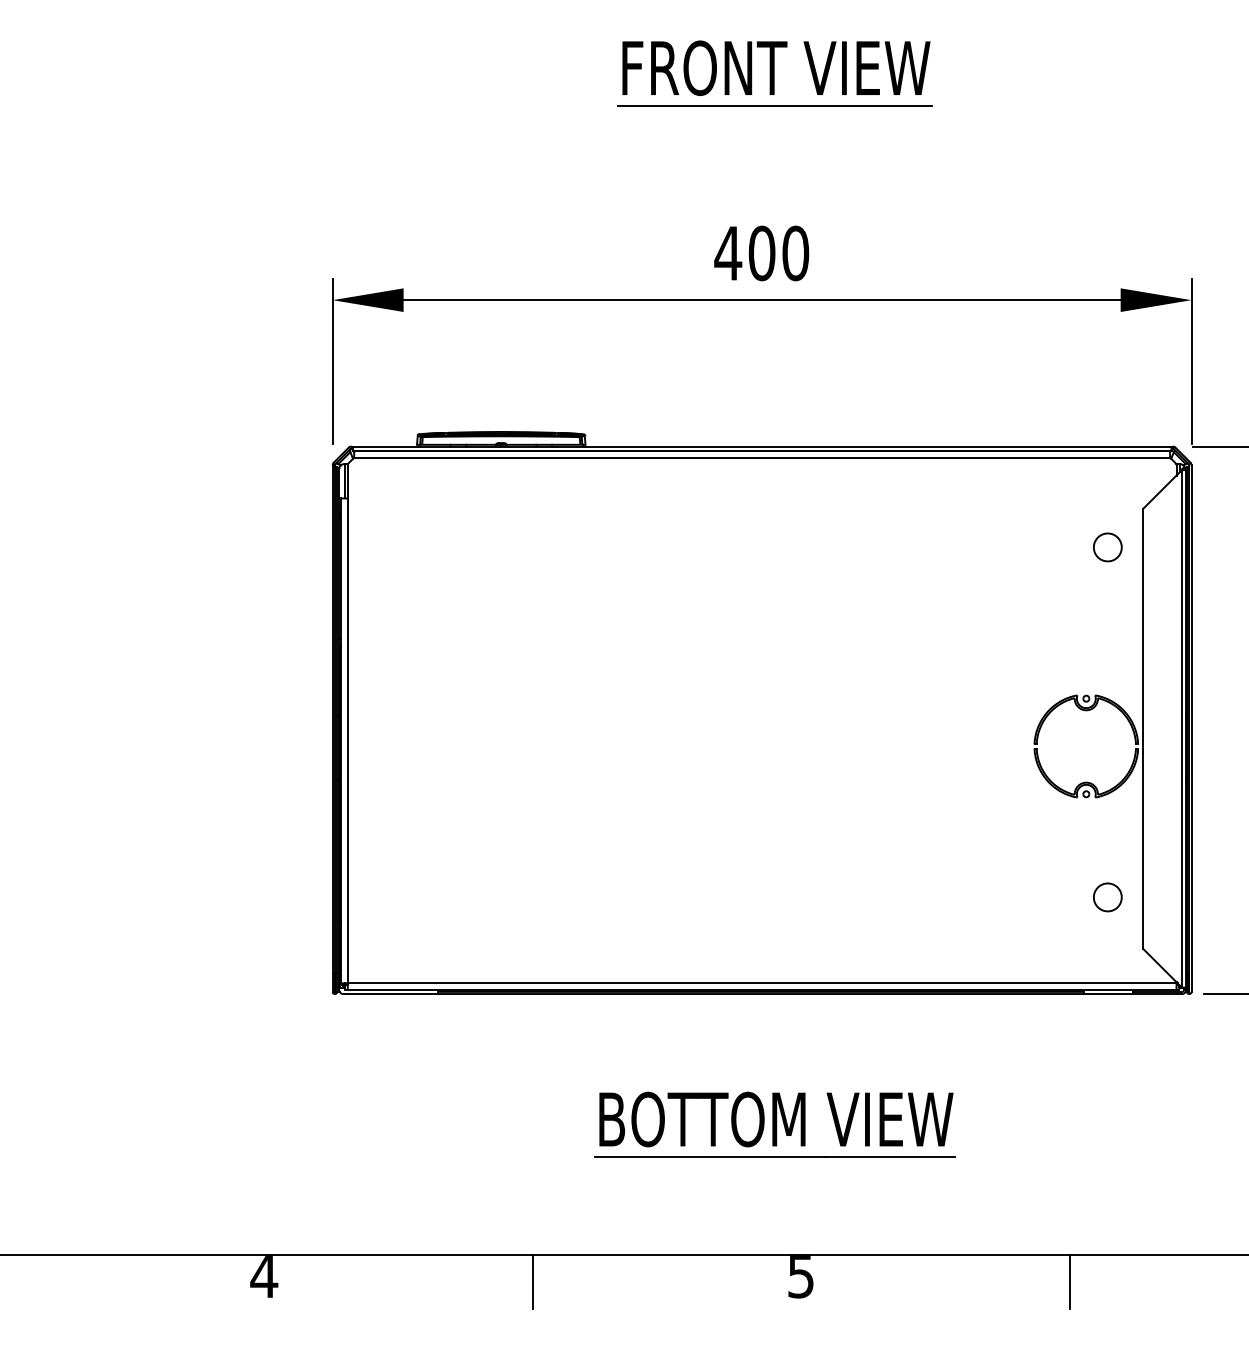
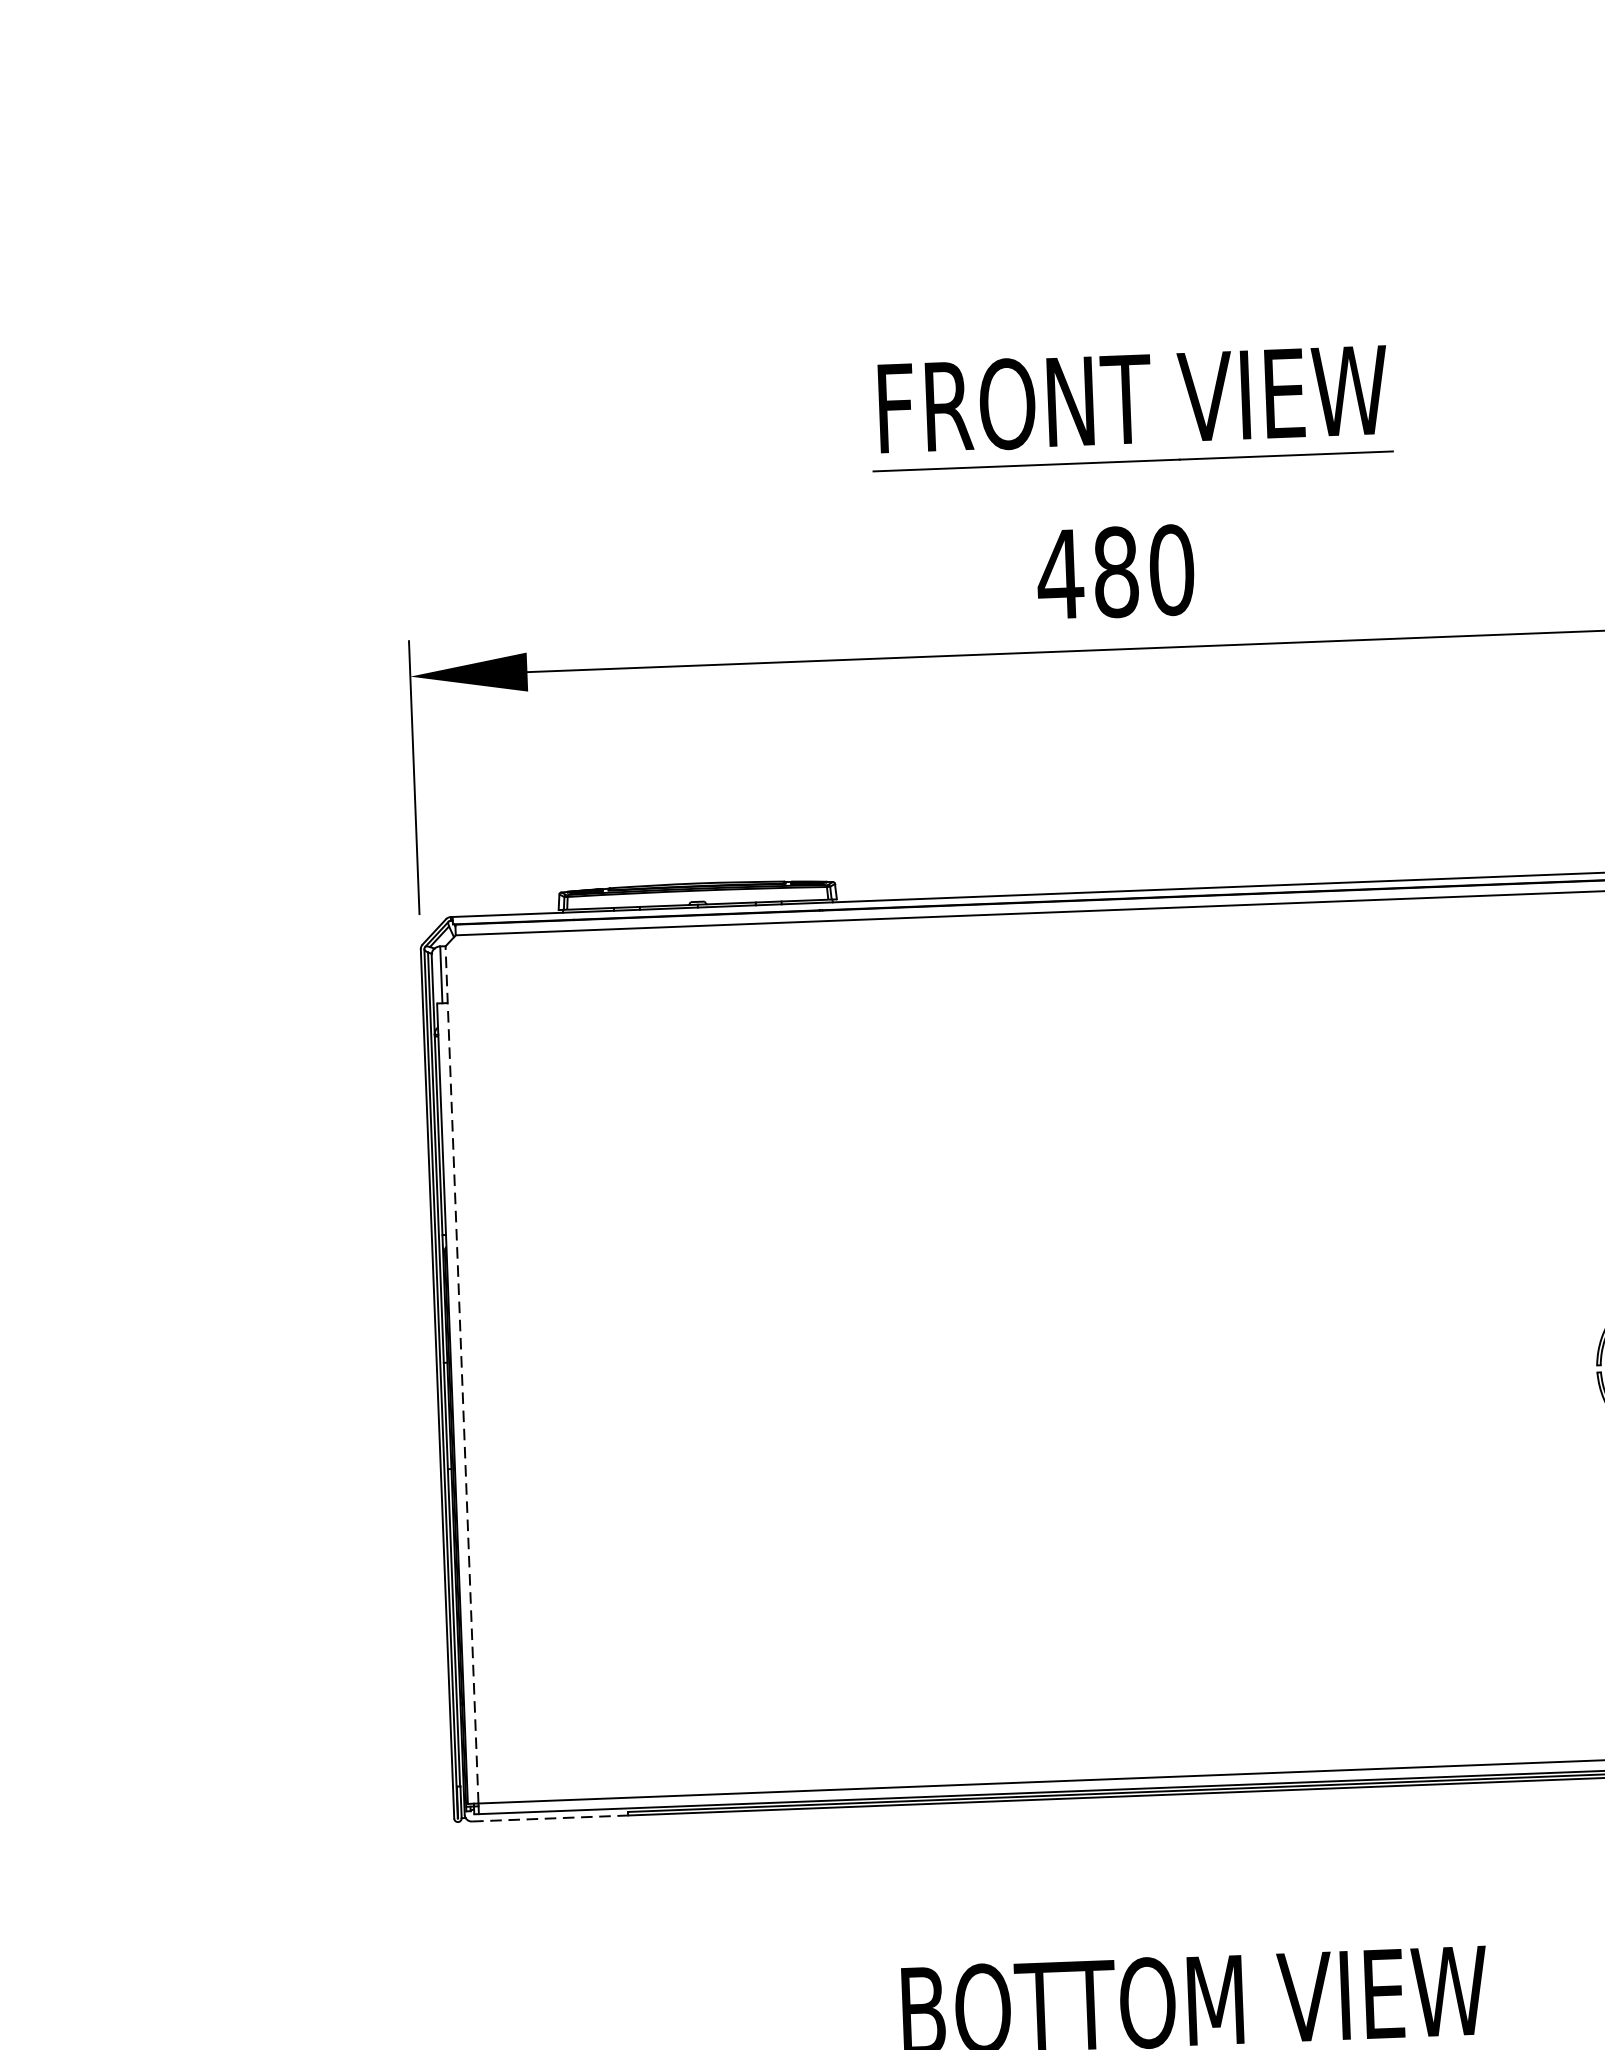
part: (774, 73) -> (1130, 408), moved
text: (761, 253) -> (1115, 572), 400 -> 480
line: (347, 723) -> (461, 1374), solid -> dashed
line: (391, 994) -> (551, 1819), solid -> dashed

